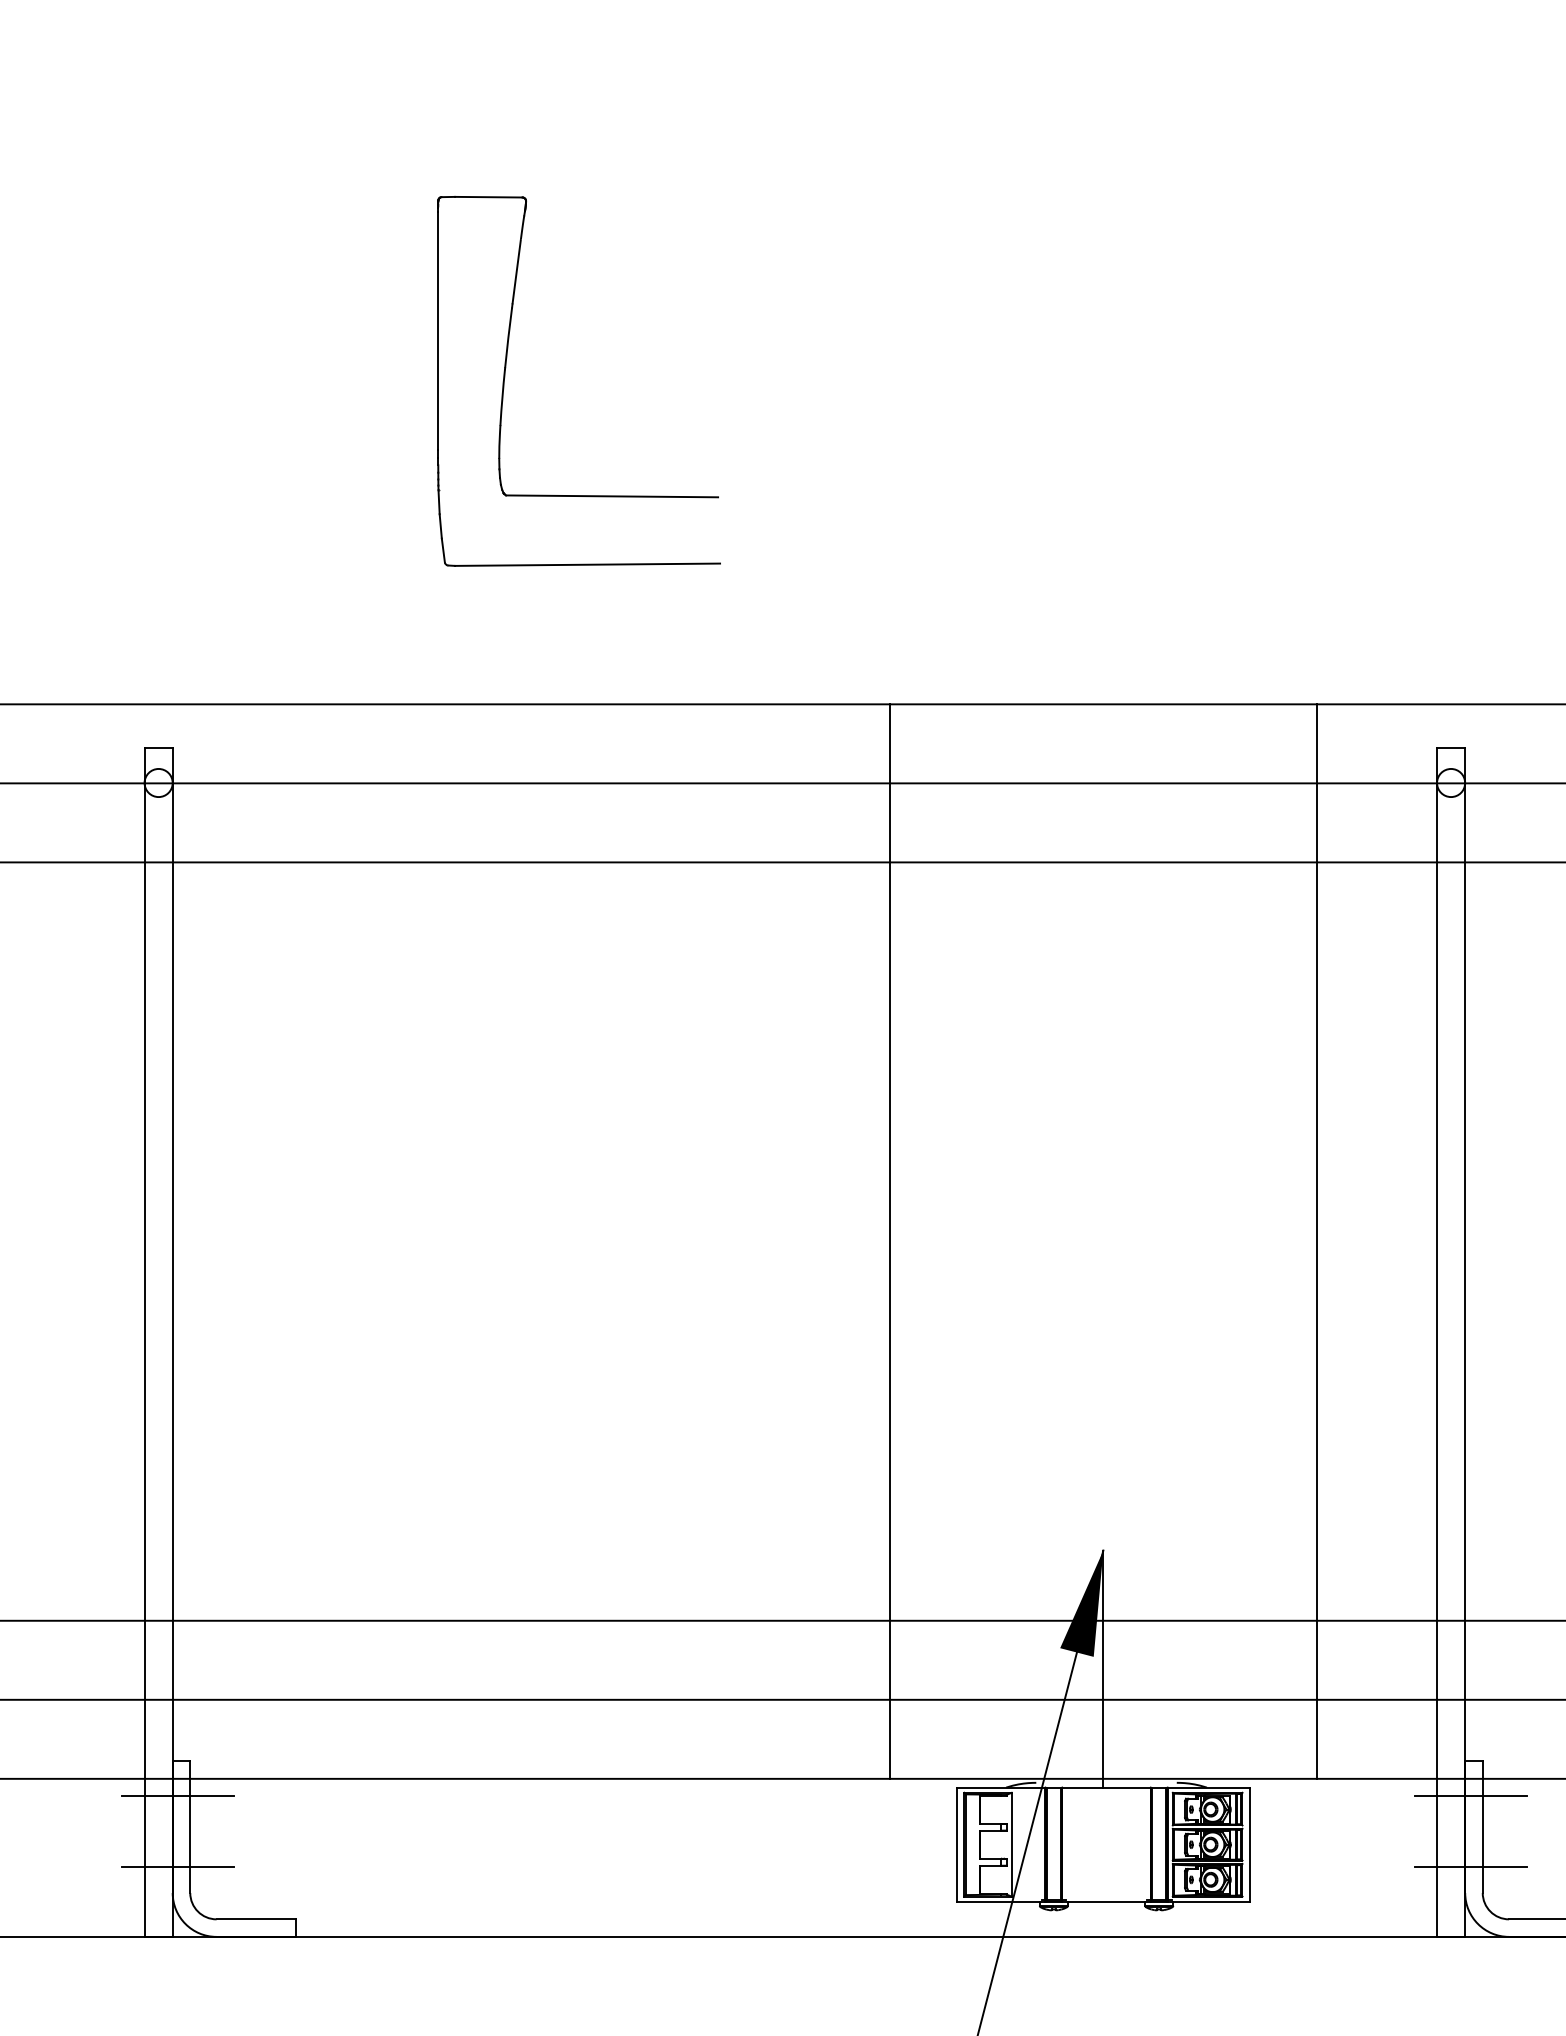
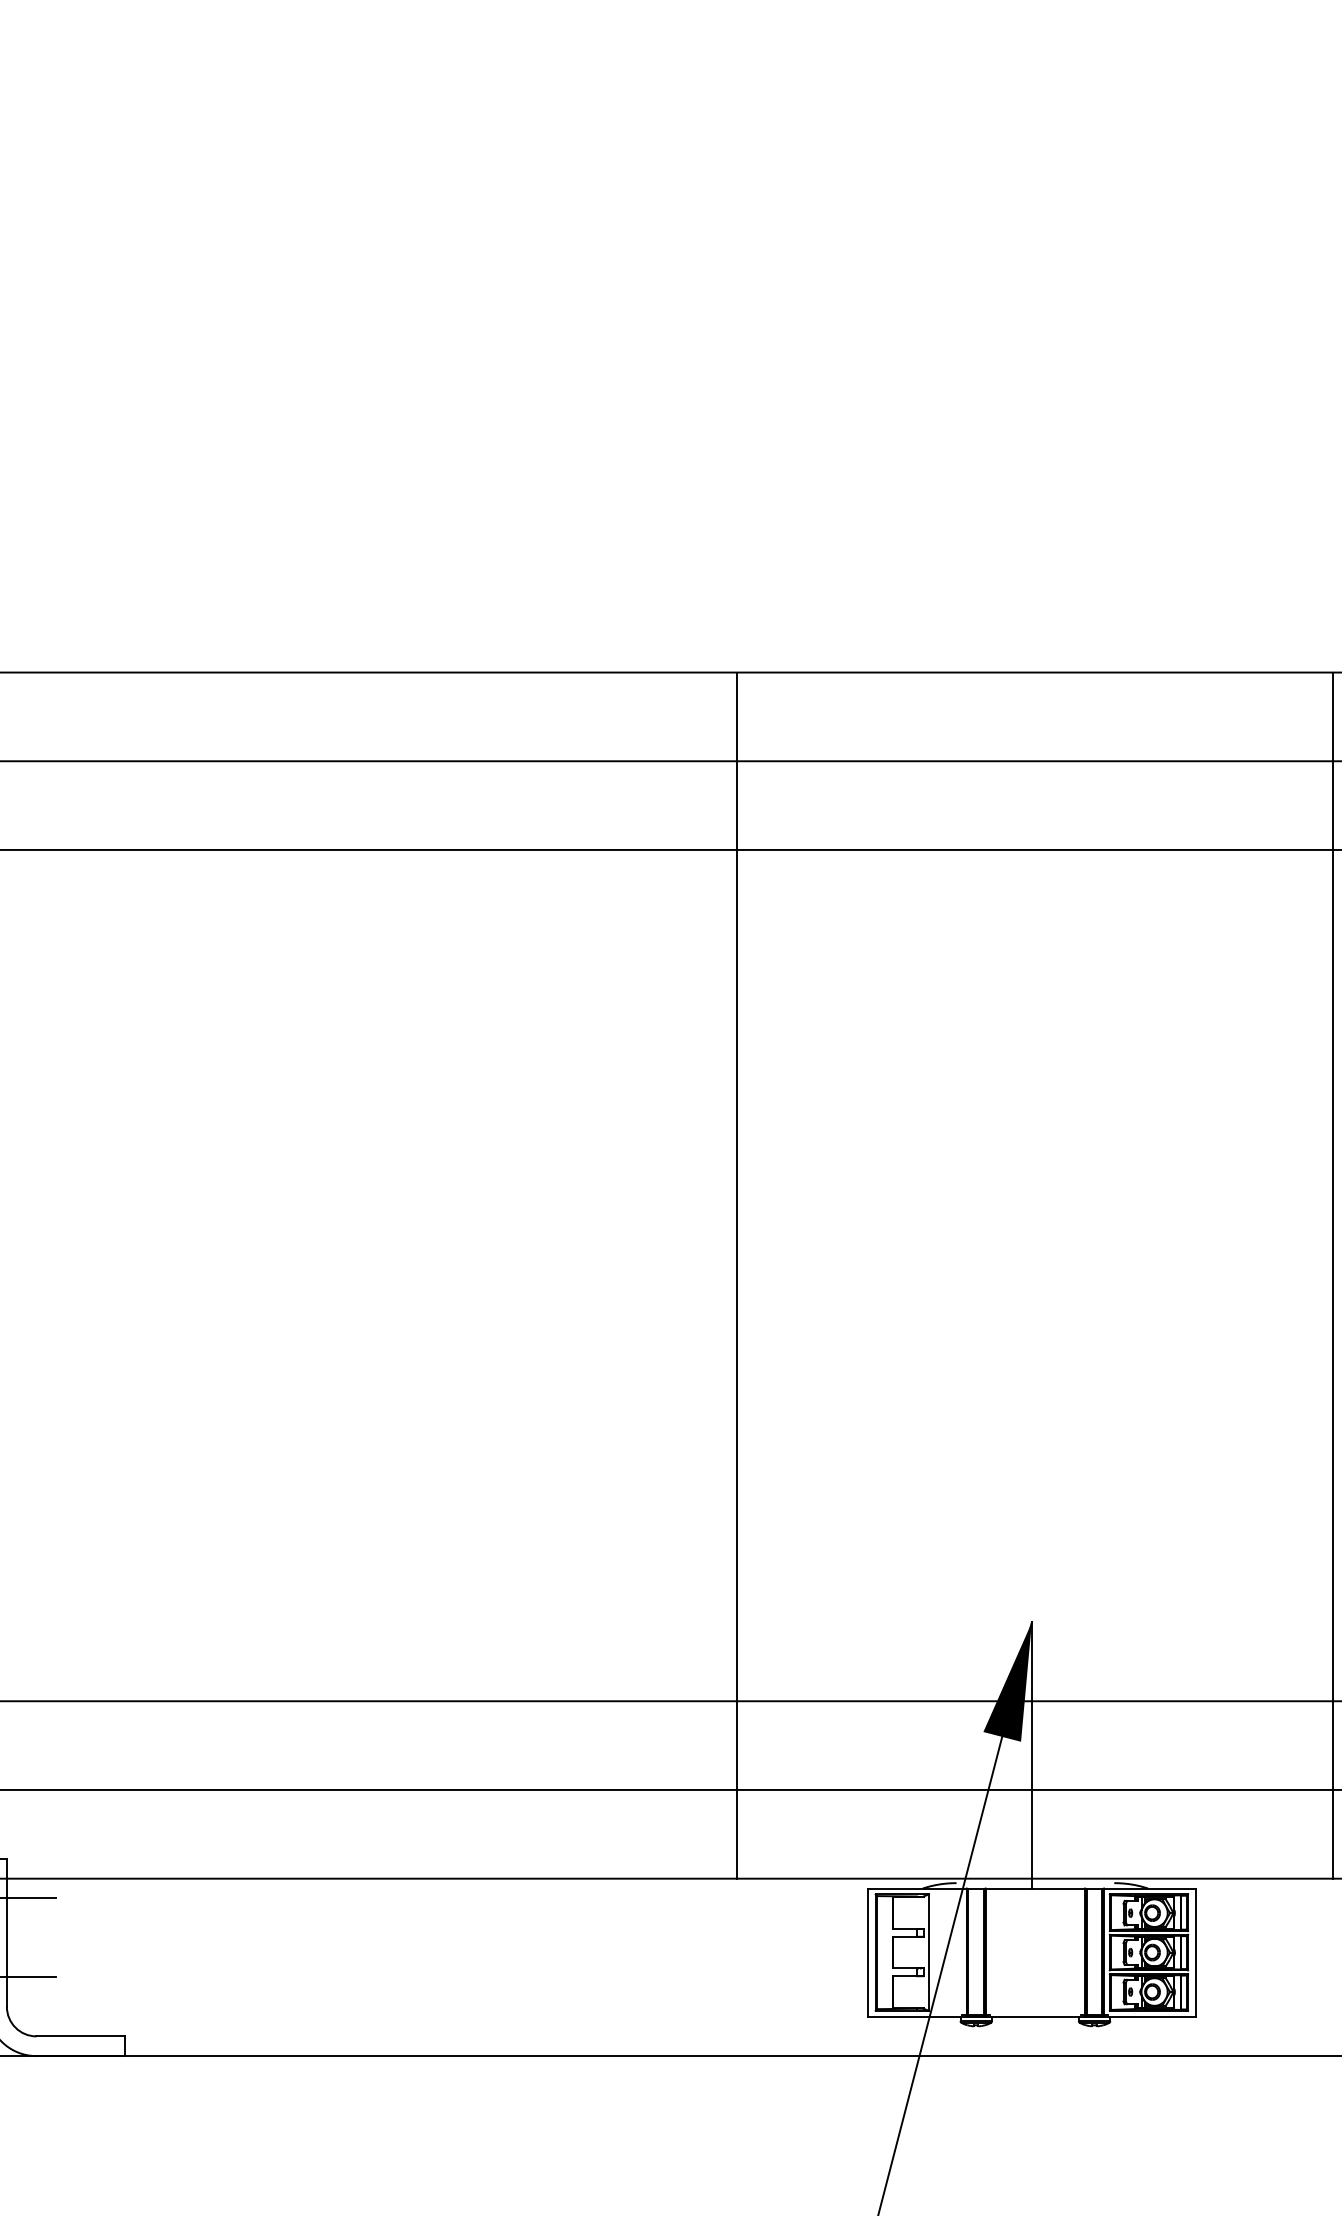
part: (505, 377) -> (360, 305), removed
line: (889, 1241) -> (736, 1275), moved
line: (1316, 1241) -> (1332, 1275), moved

